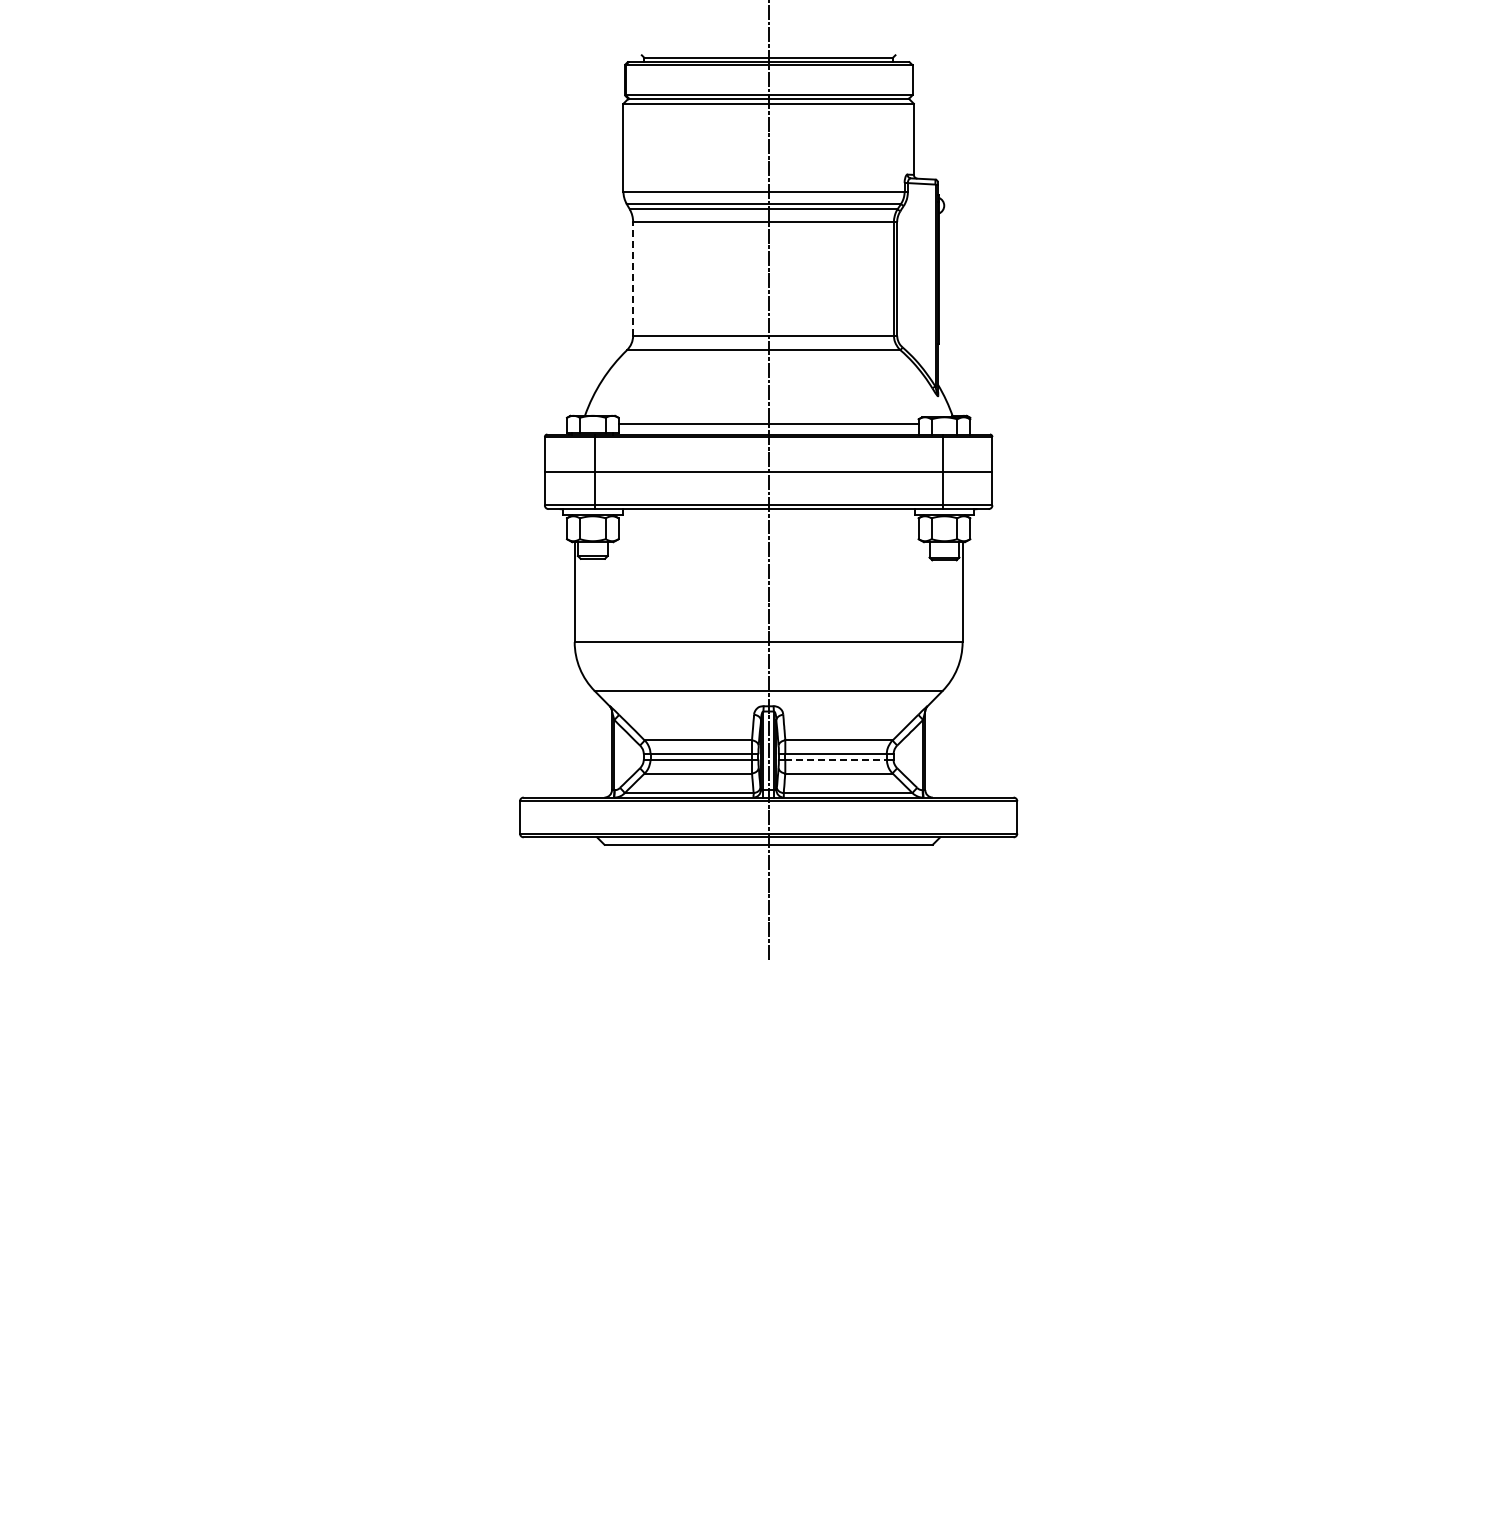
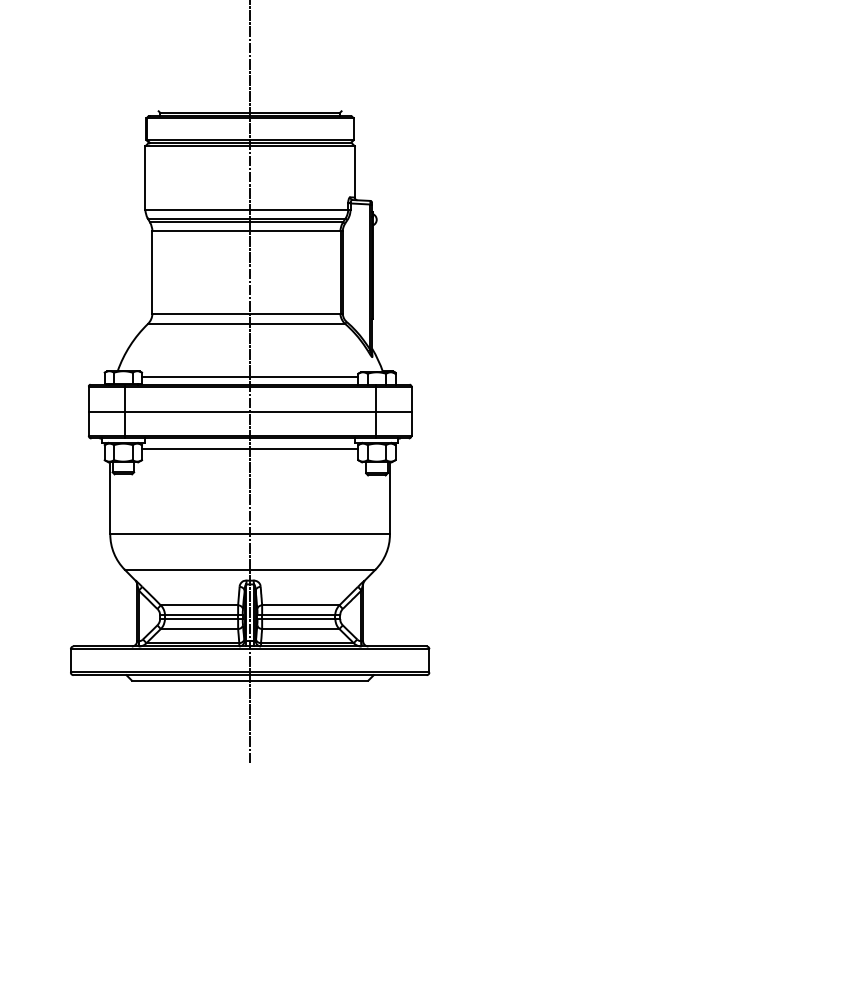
line: (633, 278) -> (152, 272), dashed -> solid
line: (768, 524) -> (250, 449), added
line: (836, 759) -> (299, 619), dashed -> solid

